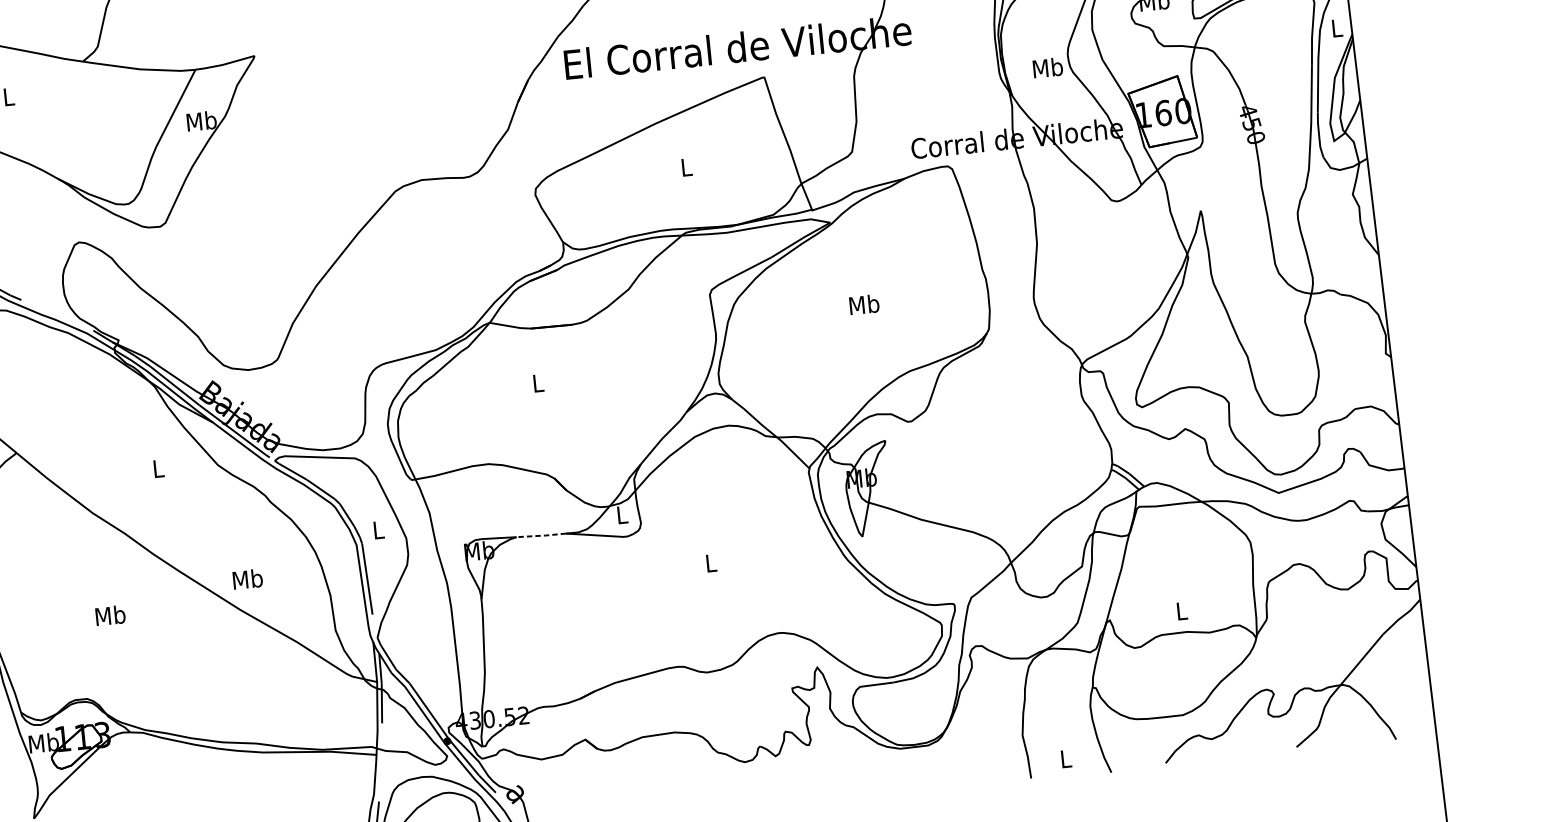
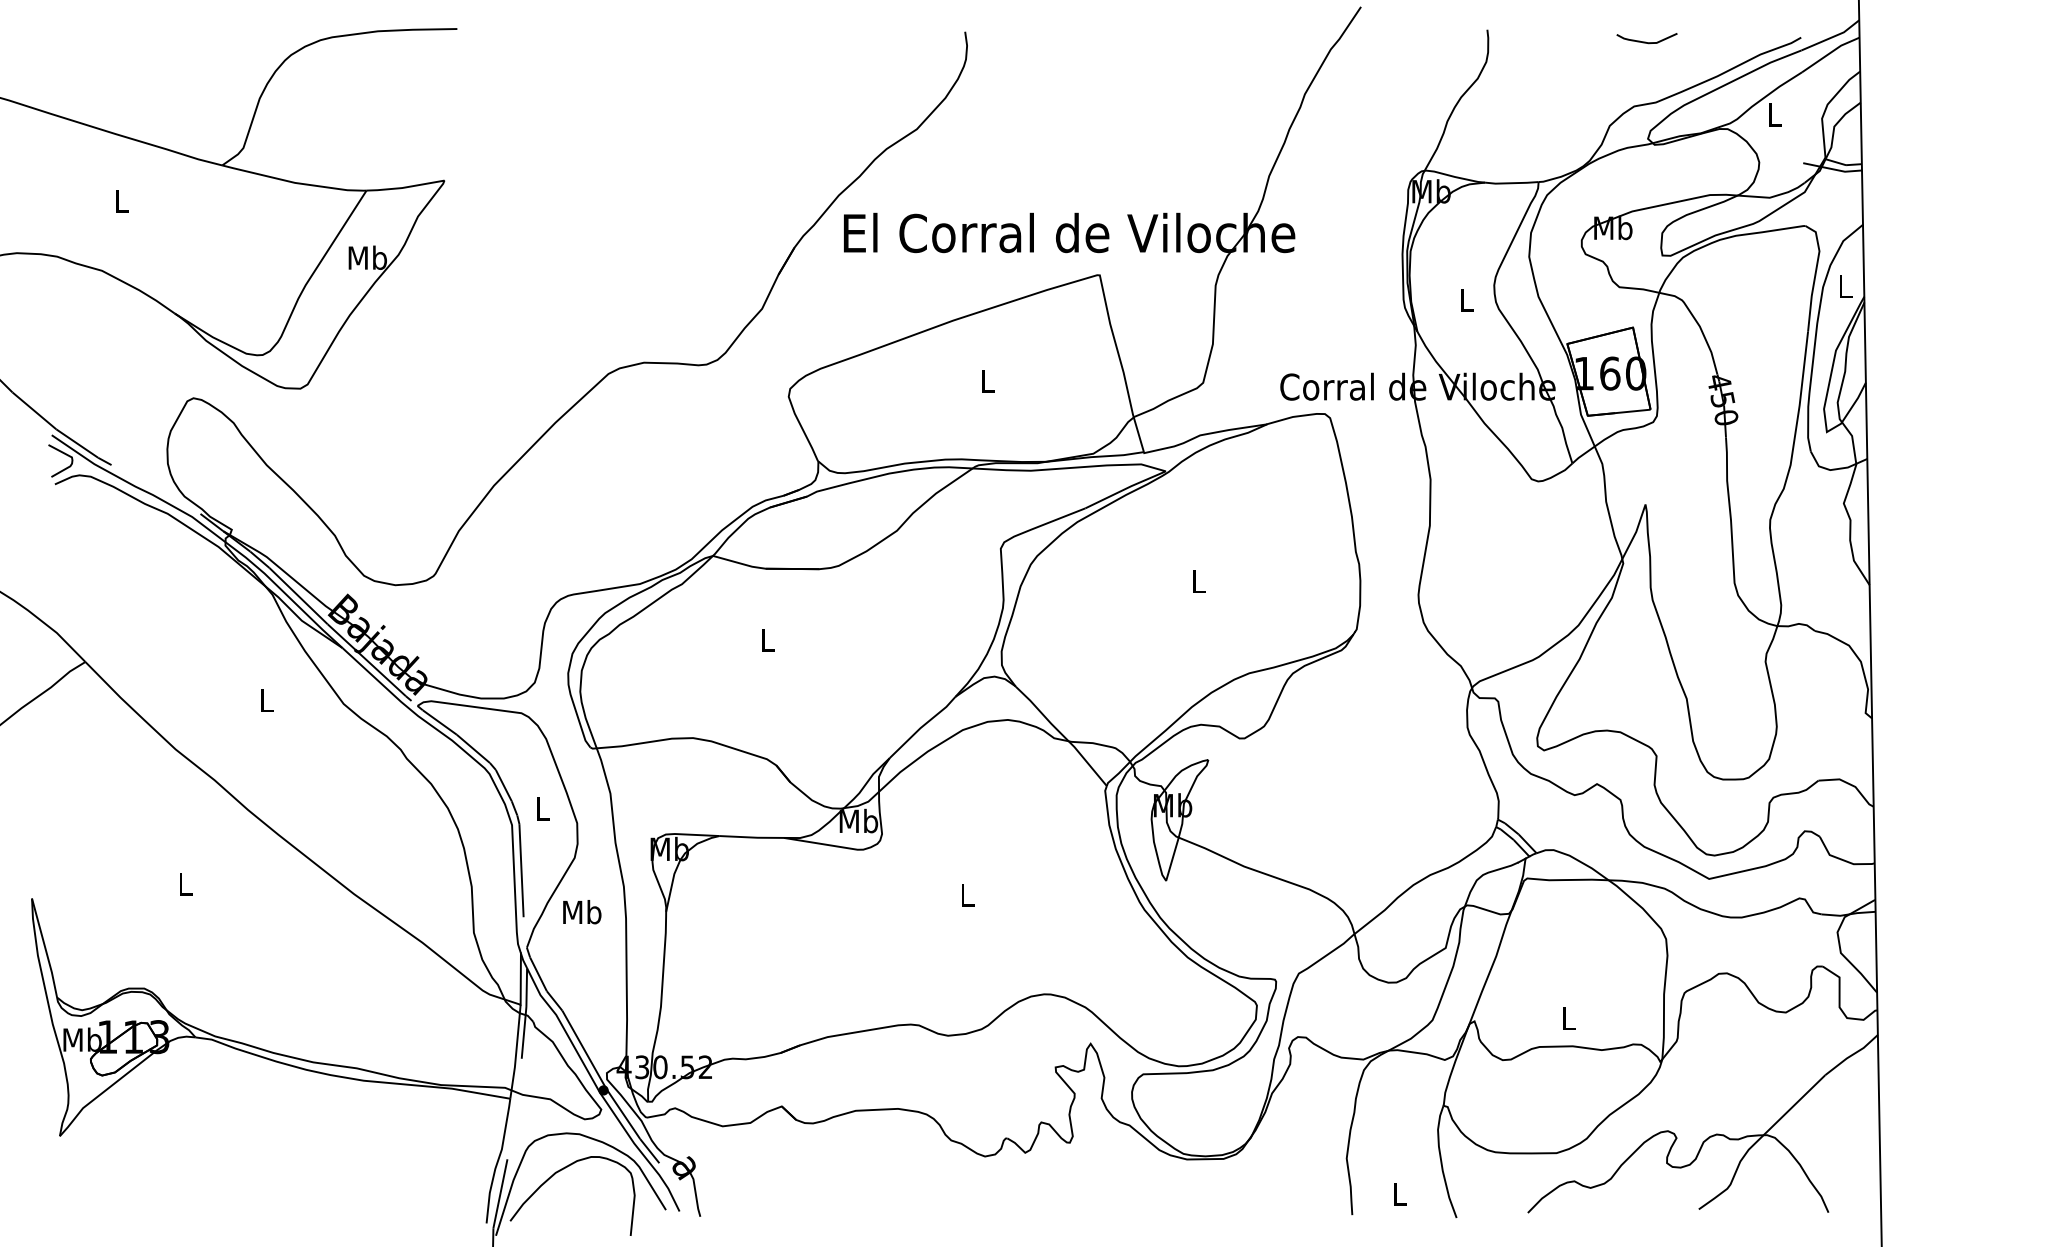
text: (1048, 67) -> (1467, 299), Mb -> L
text: (864, 304) -> (1199, 581), Mb -> L
text: (621, 514) -> (858, 820), L -> Mb
line: (541, 535) -> (751, 837), dashed -> solid
text: (248, 579) -> (582, 912), moved
text: (110, 615) -> (185, 883), Mb -> L

